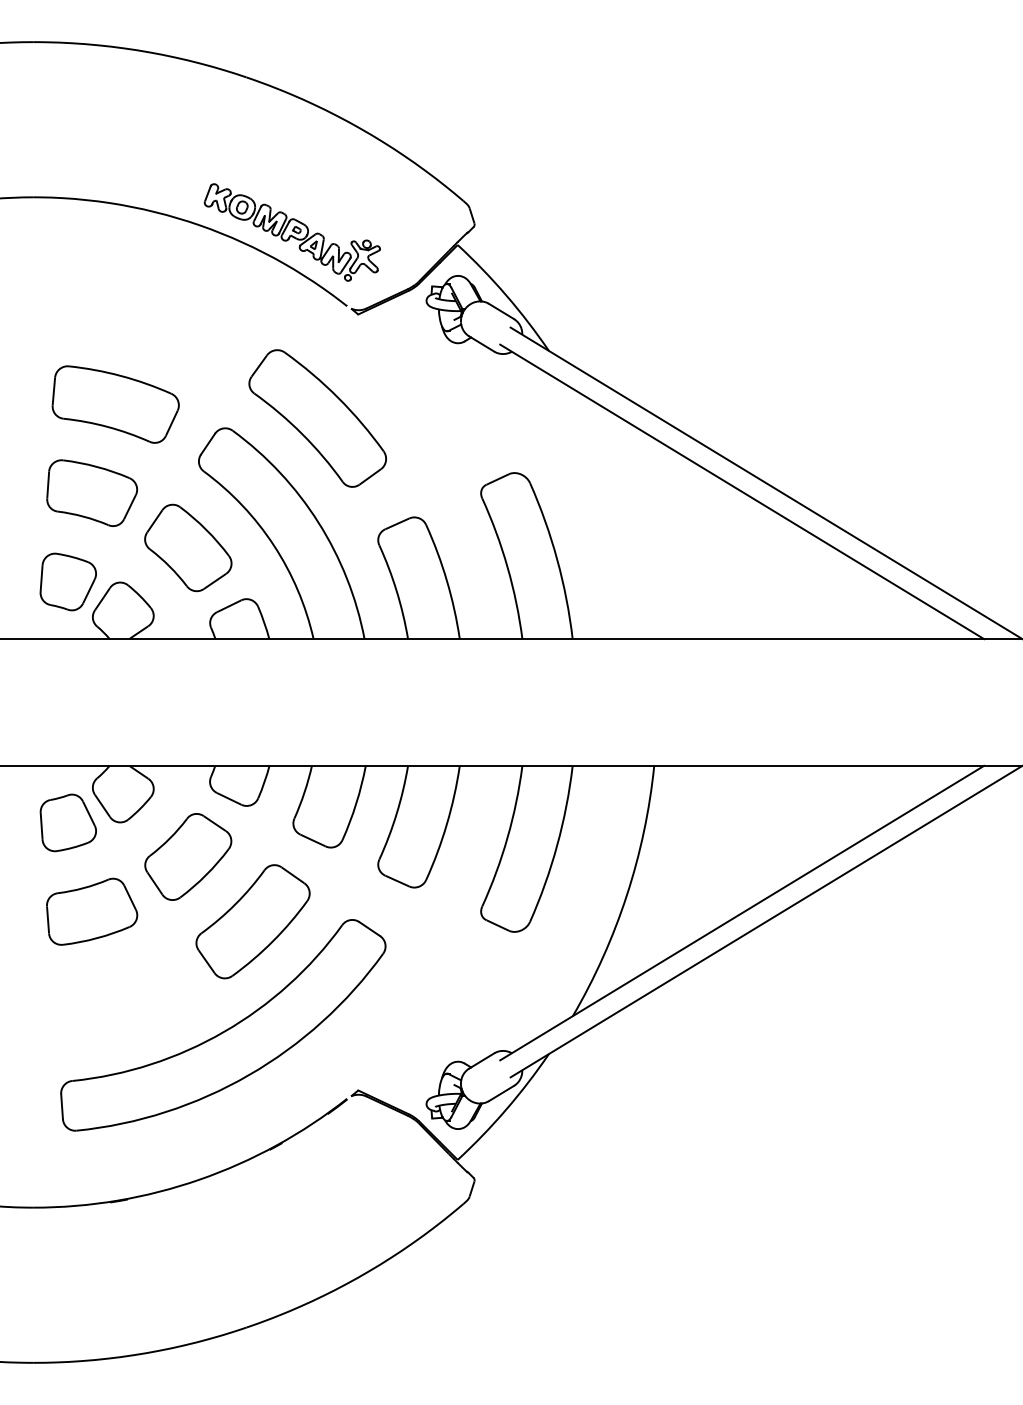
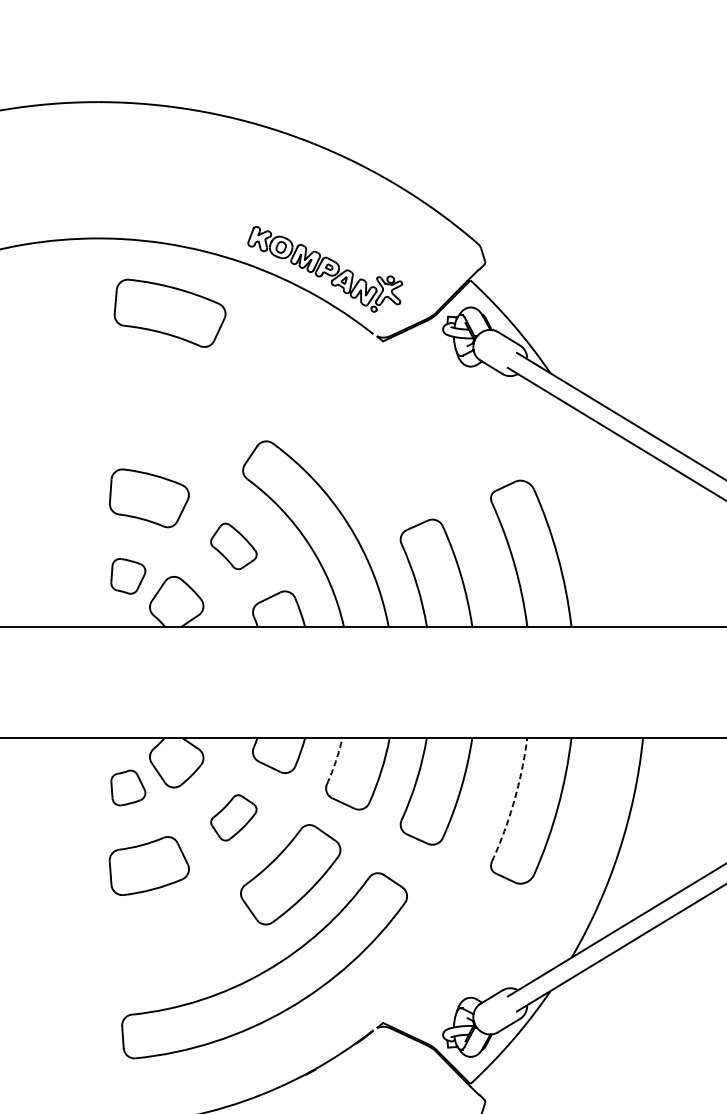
part: (115, 404) -> (169, 313), moved
part: (317, 418) -> (347, 432), removed
part: (188, 547) -> (233, 546), size x0.6
part: (67, 581) -> (127, 575), size x0.7
arc: (304, 792) -> (335, 761), solid -> dashed
part: (67, 822) -> (127, 787), size x0.7
arc: (507, 837) -> (514, 800), solid -> dashed
part: (188, 856) -> (233, 817), size x0.6

